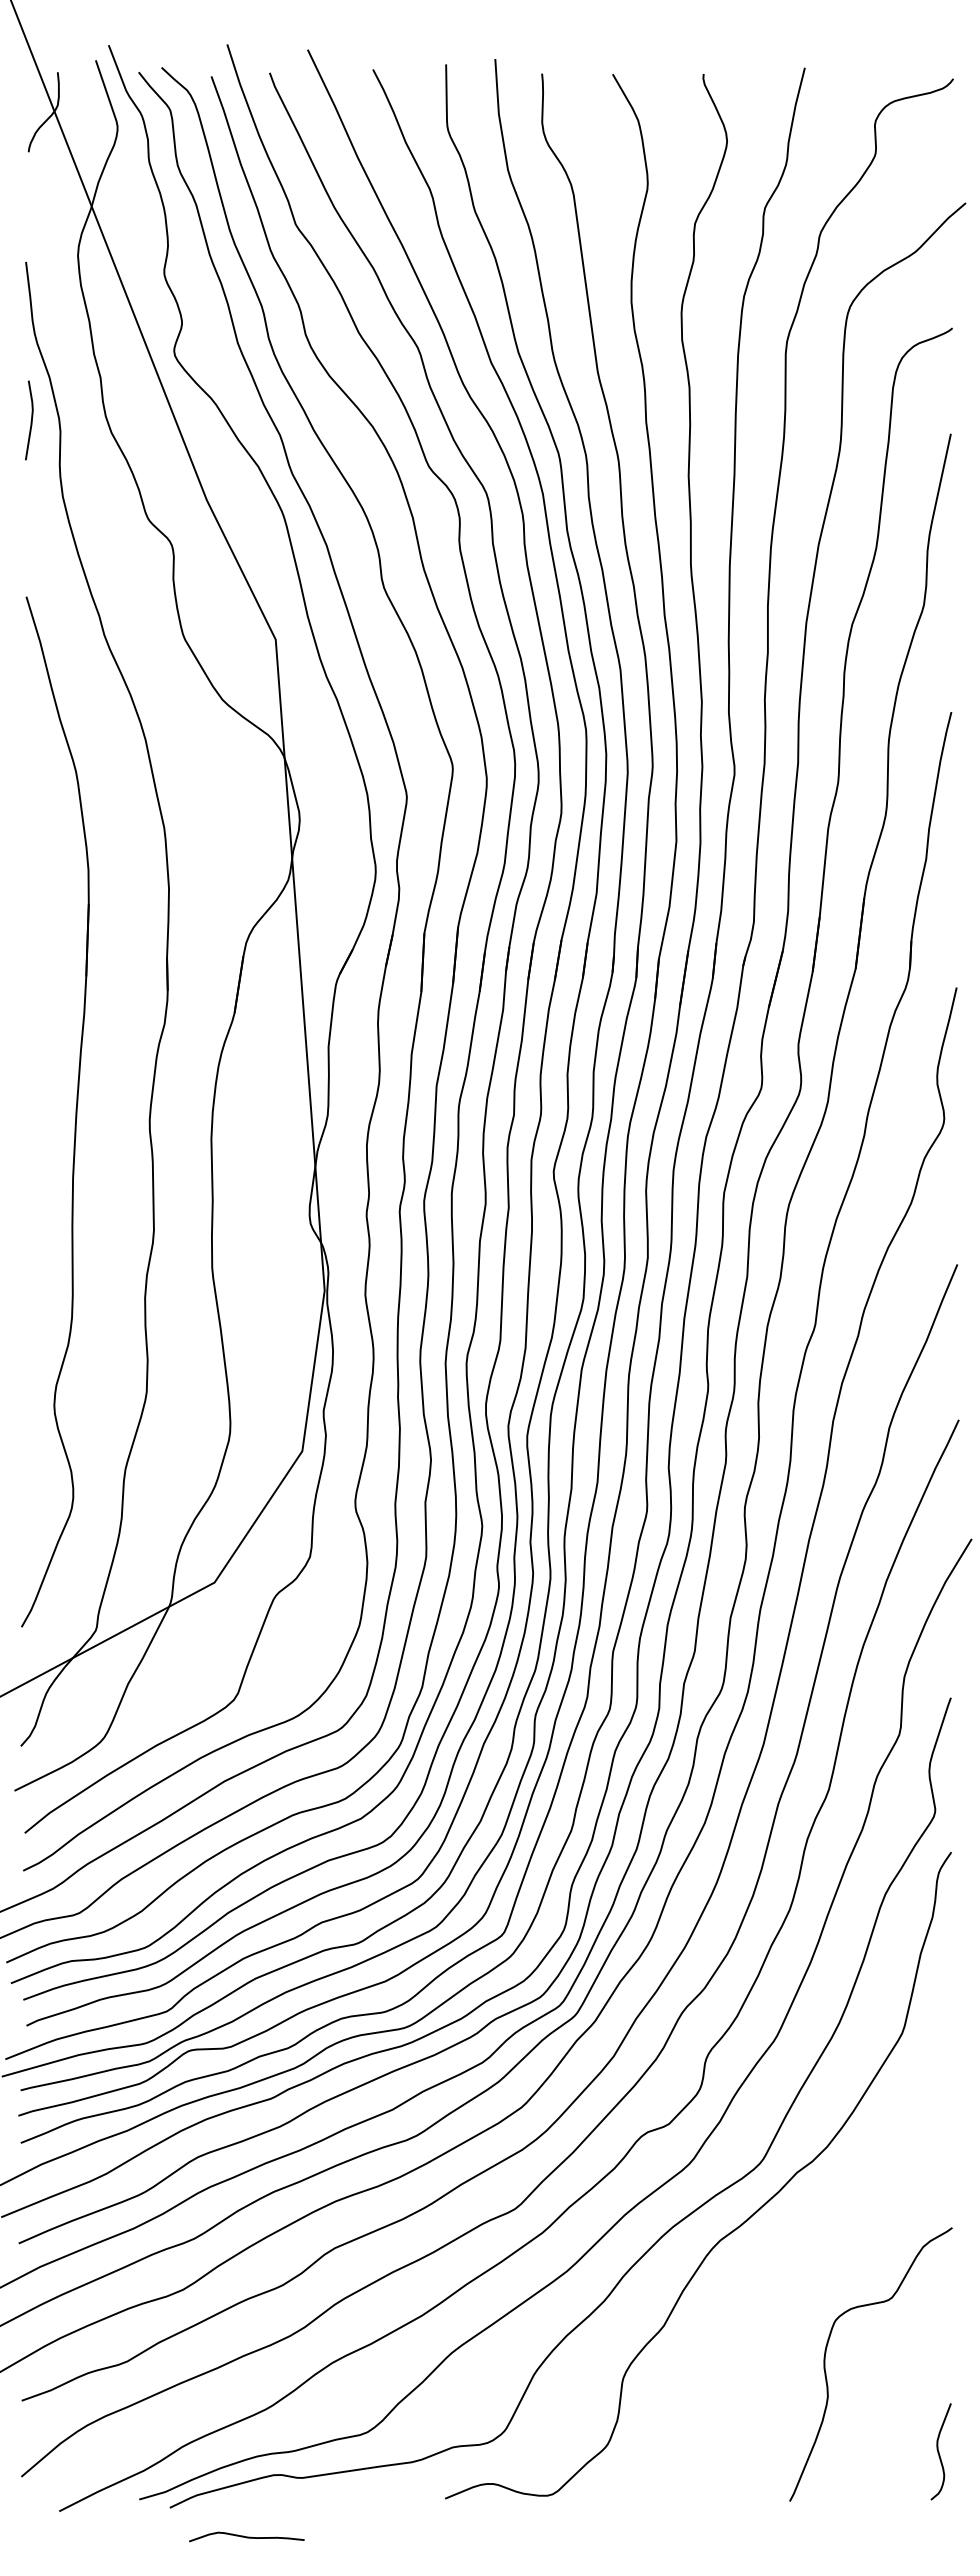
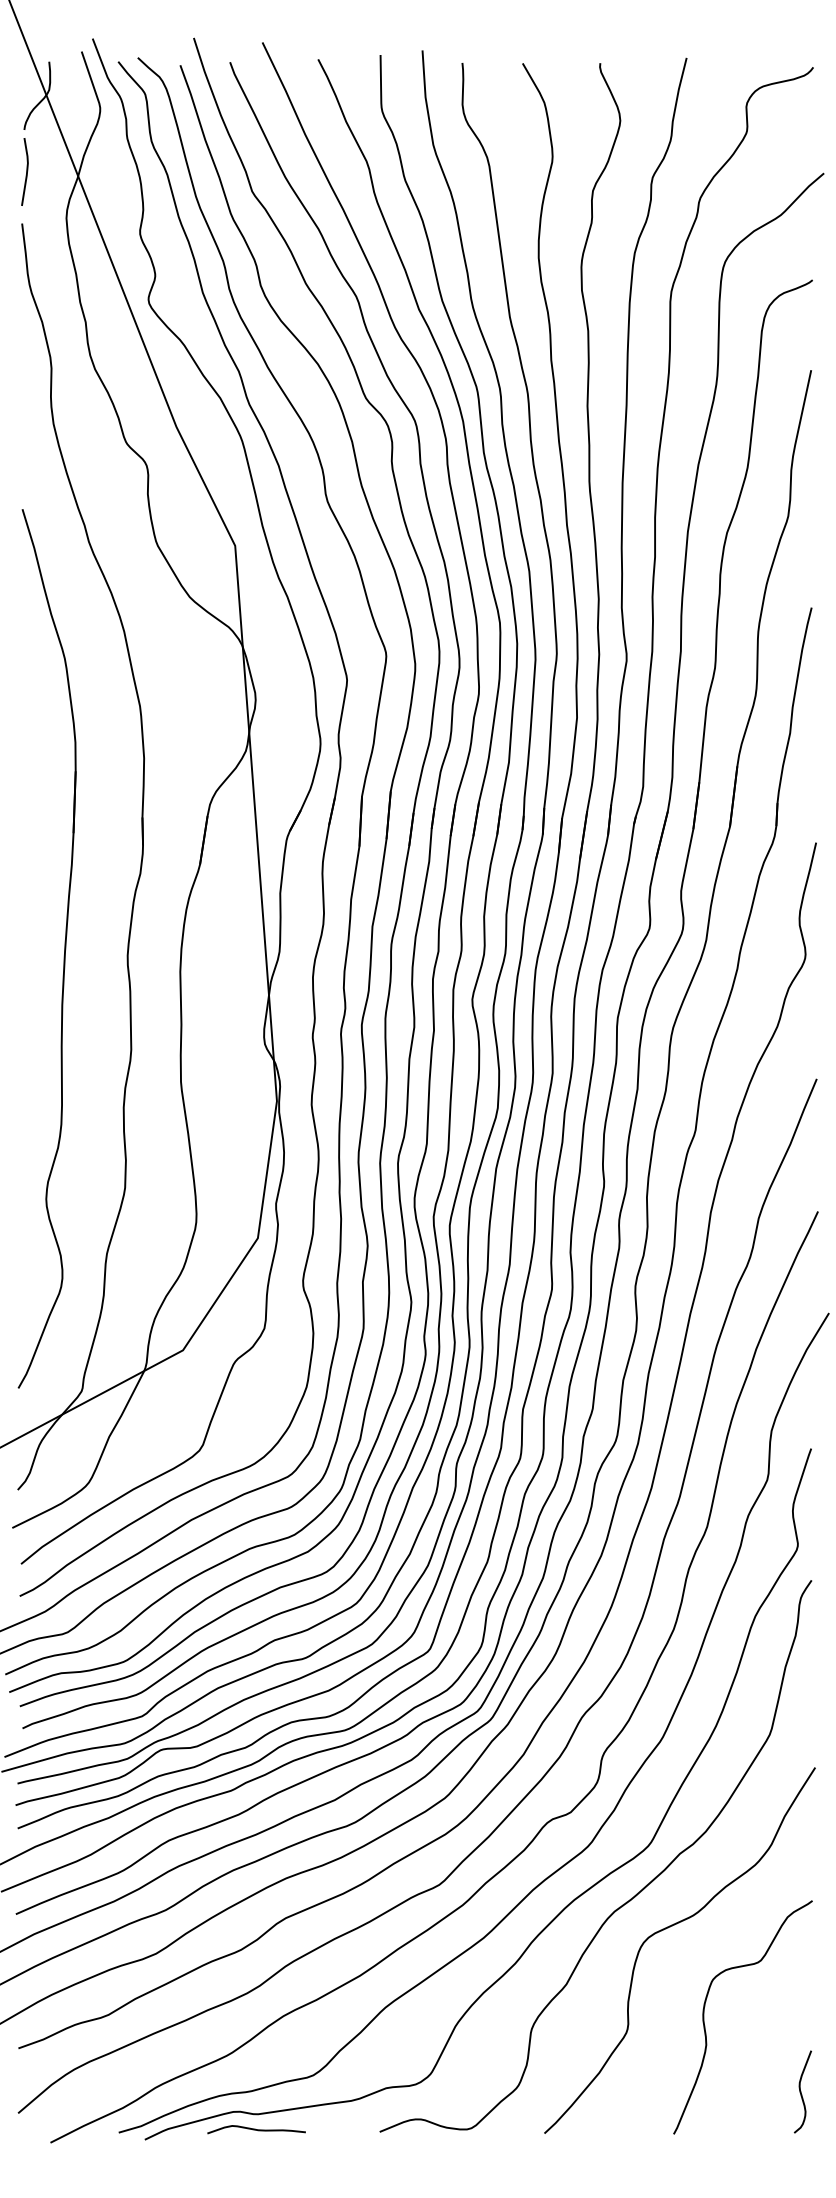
line: (30, 421) -> (25, 172), moved
curve: (784, 2259) -> (669, 1927), added
curve: (246, 2536) -> (256, 2129), moved

